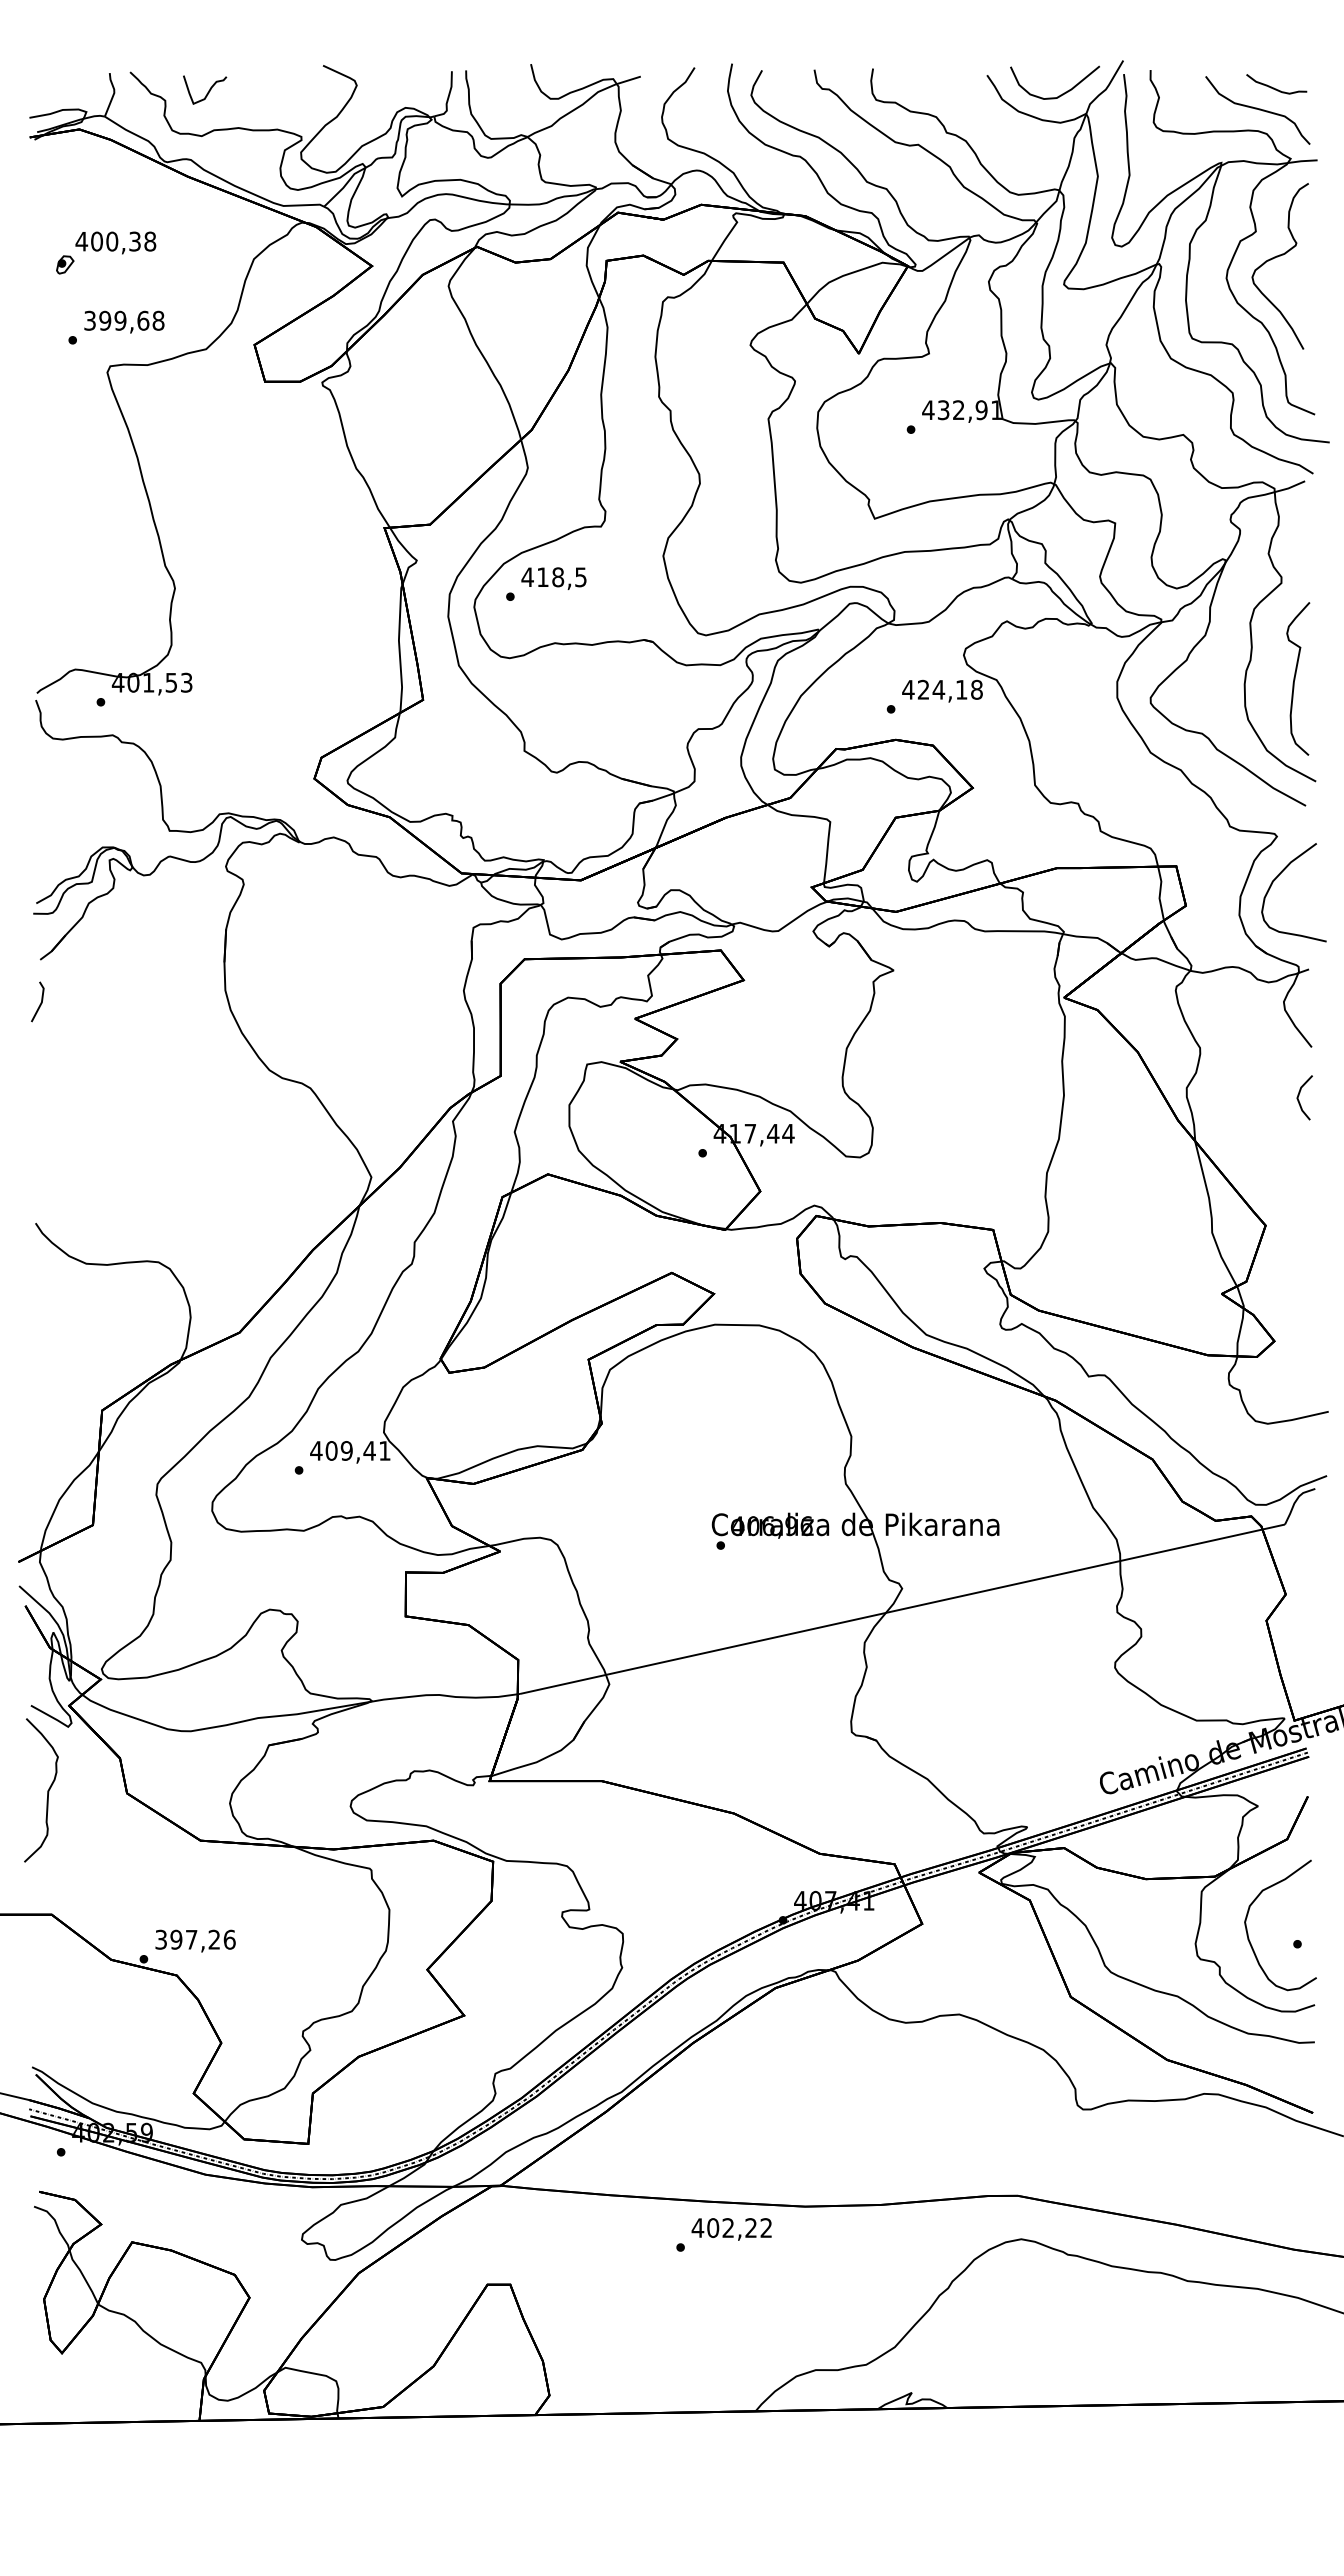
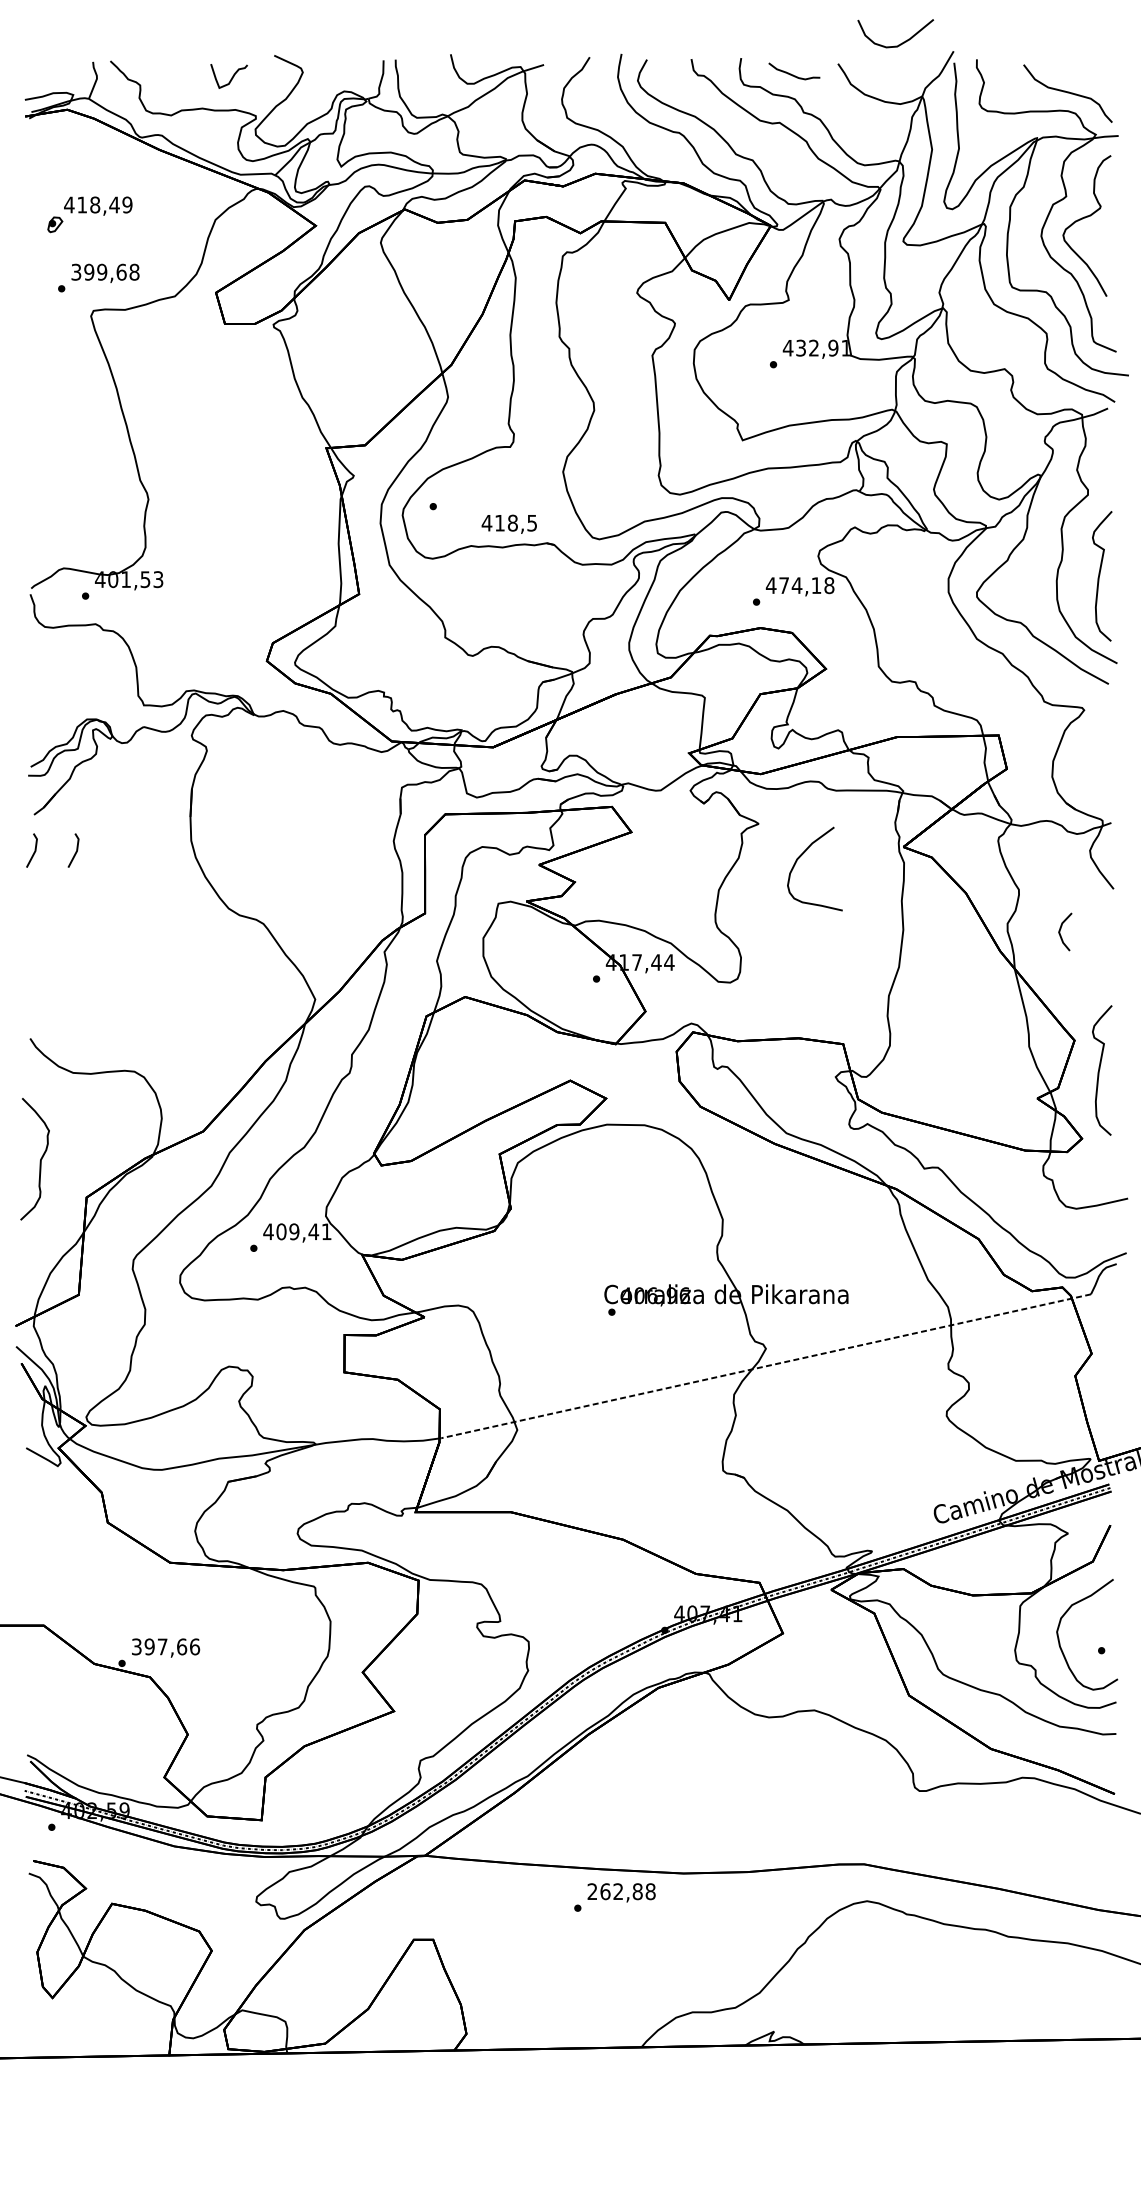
curve: (1274, 87) -> (792, 74), moved
curve: (208, 90) -> (232, 76), moved
curve: (1060, 94) -> (900, 43), moved
text: (123, 241) -> (104, 204), 400,38 -> 418,49
text: (553, 578) -> (508, 524), moved
text: (923, 689) -> (784, 585), 424,18 -> 474,18
curve: (1276, 879) -> (800, 857), moved
line: (89, 1002) -> (75, 851), added
line: (1299, 1095) -> (1060, 930), moved
curve: (1295, 1260) -> (1099, 1070), added
line: (902, 1609) -> (766, 1366), solid -> dashed
curve: (47, 1790) -> (40, 1159), moved
text: (214, 1939) -> (182, 1646), 397,26 -> 397,66
text: (731, 2228) -> (621, 1892), 402,22 -> 262,88

